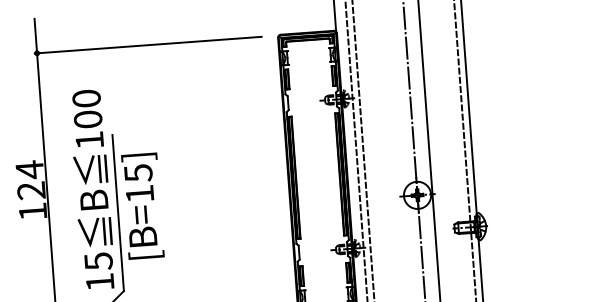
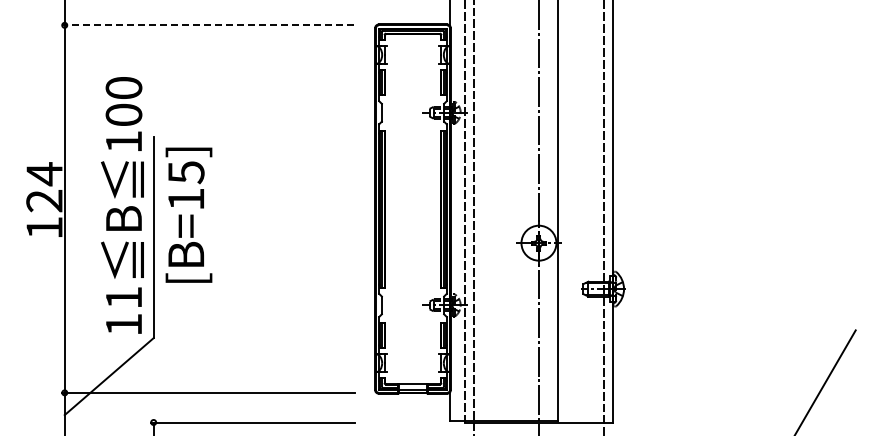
line: (147, 45) -> (207, 25), solid -> dashed
text: (142, 205) -> (188, 214), moved
text: (98, 261) -> (124, 297), 15 -> 11

